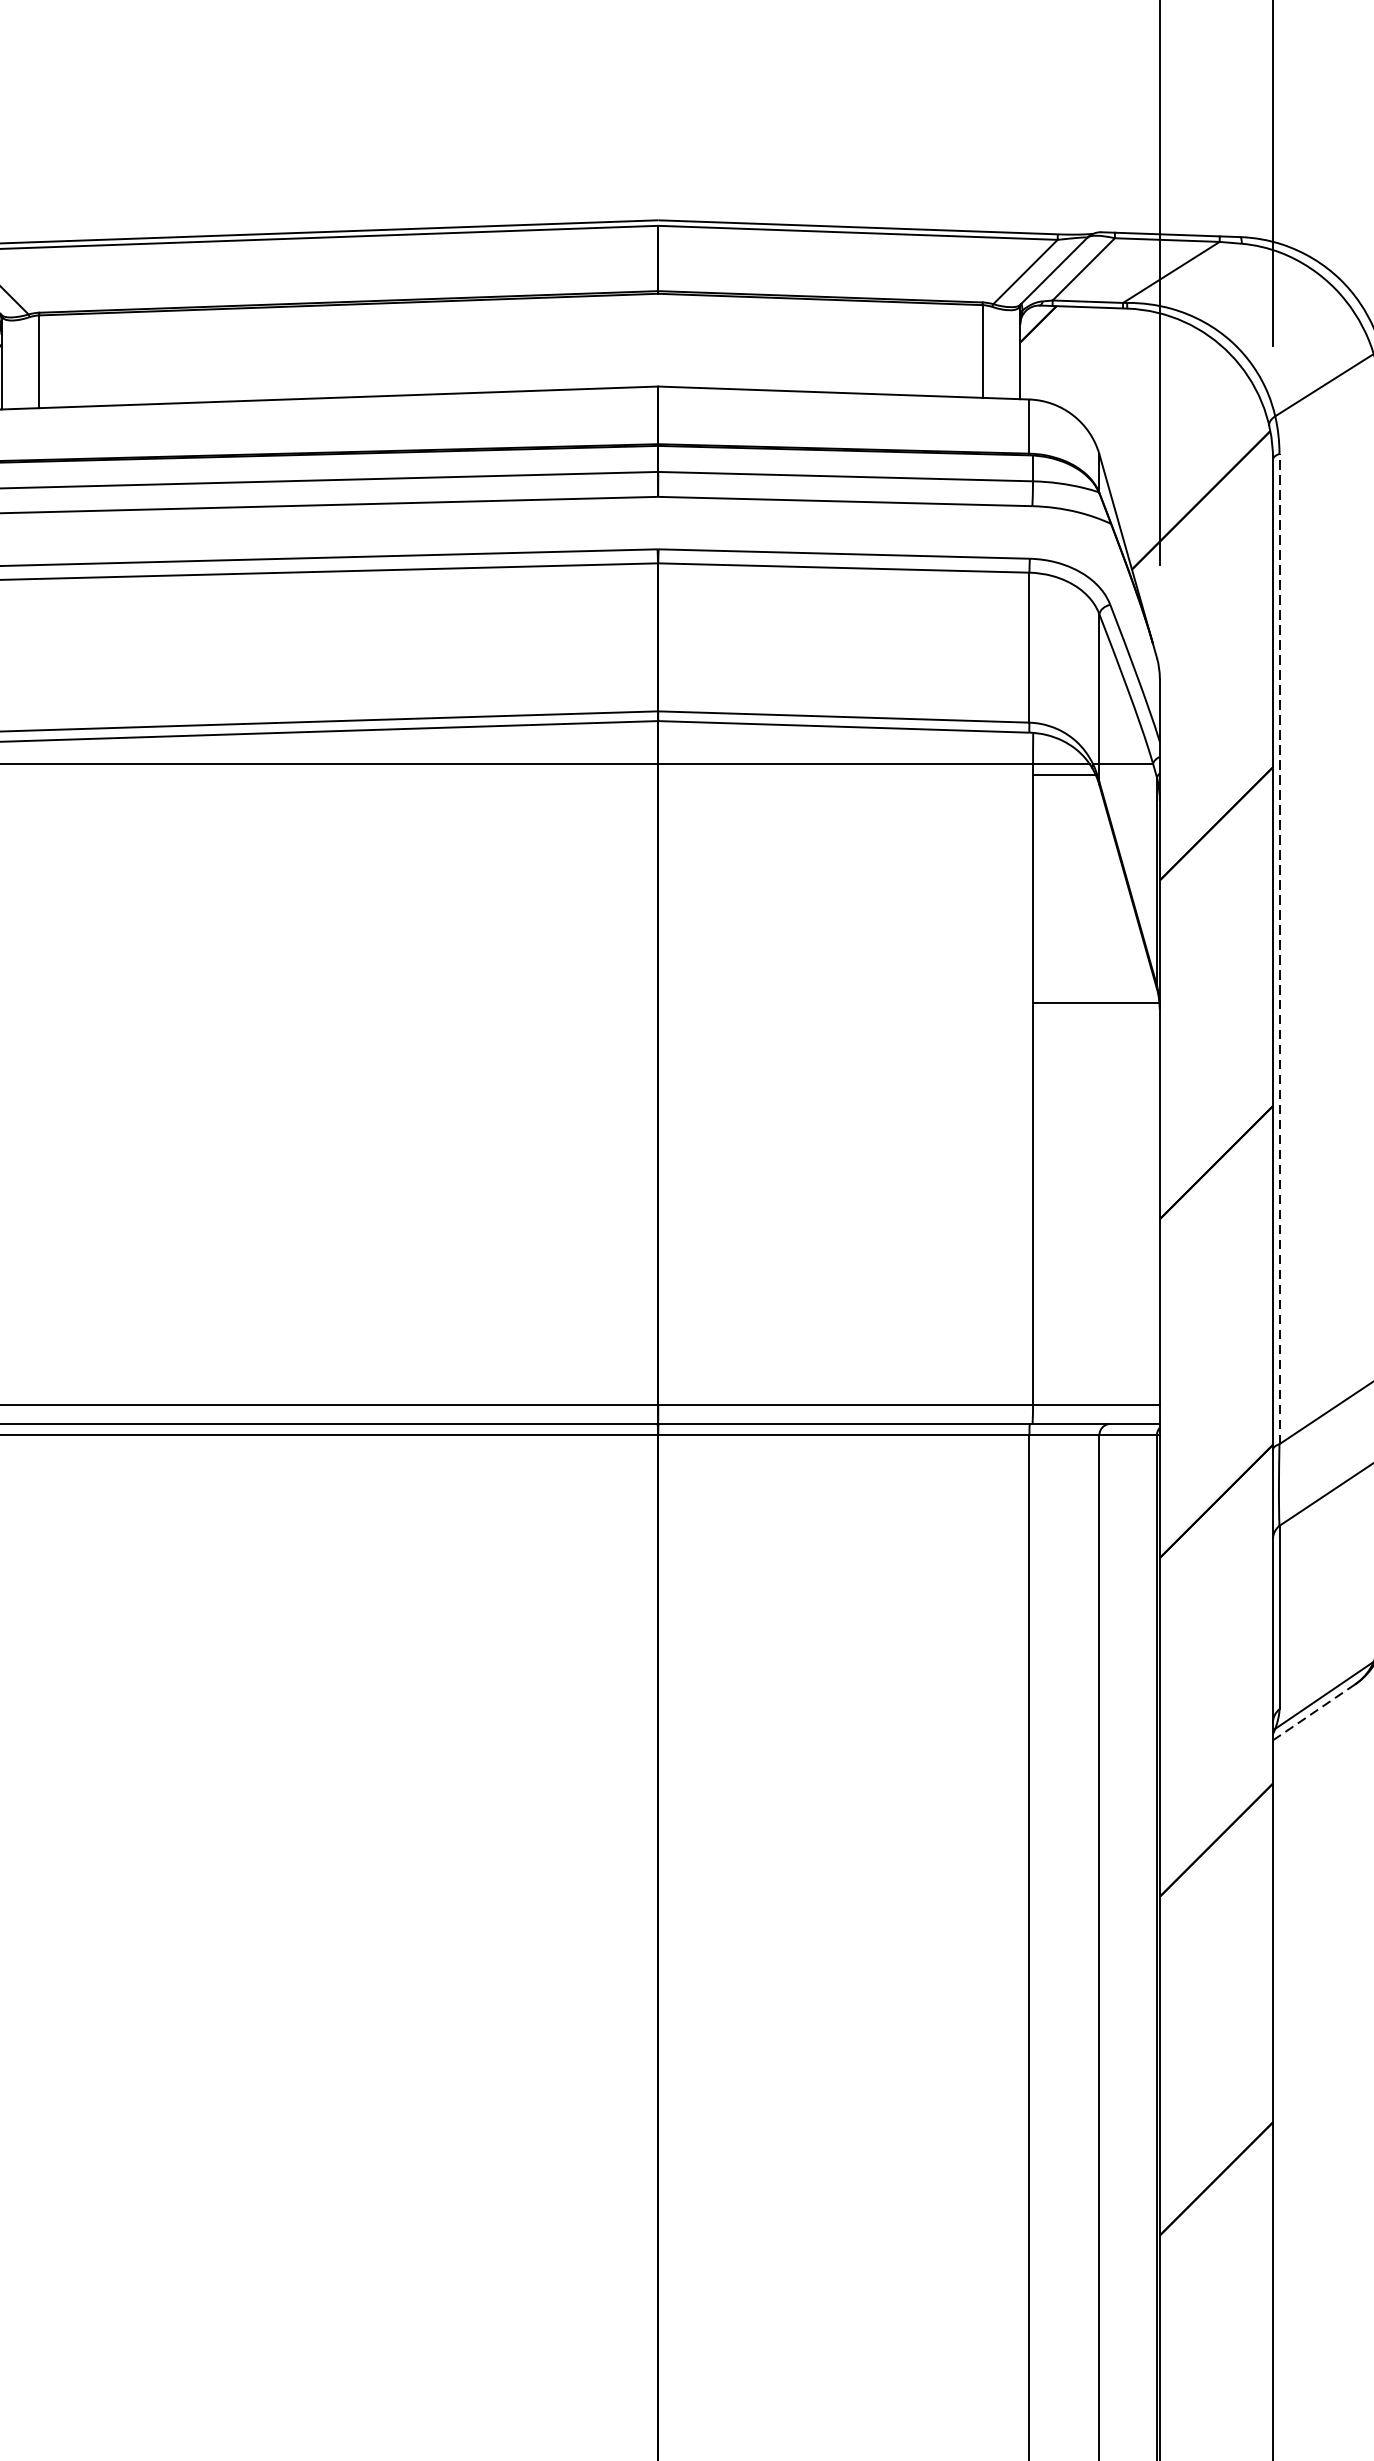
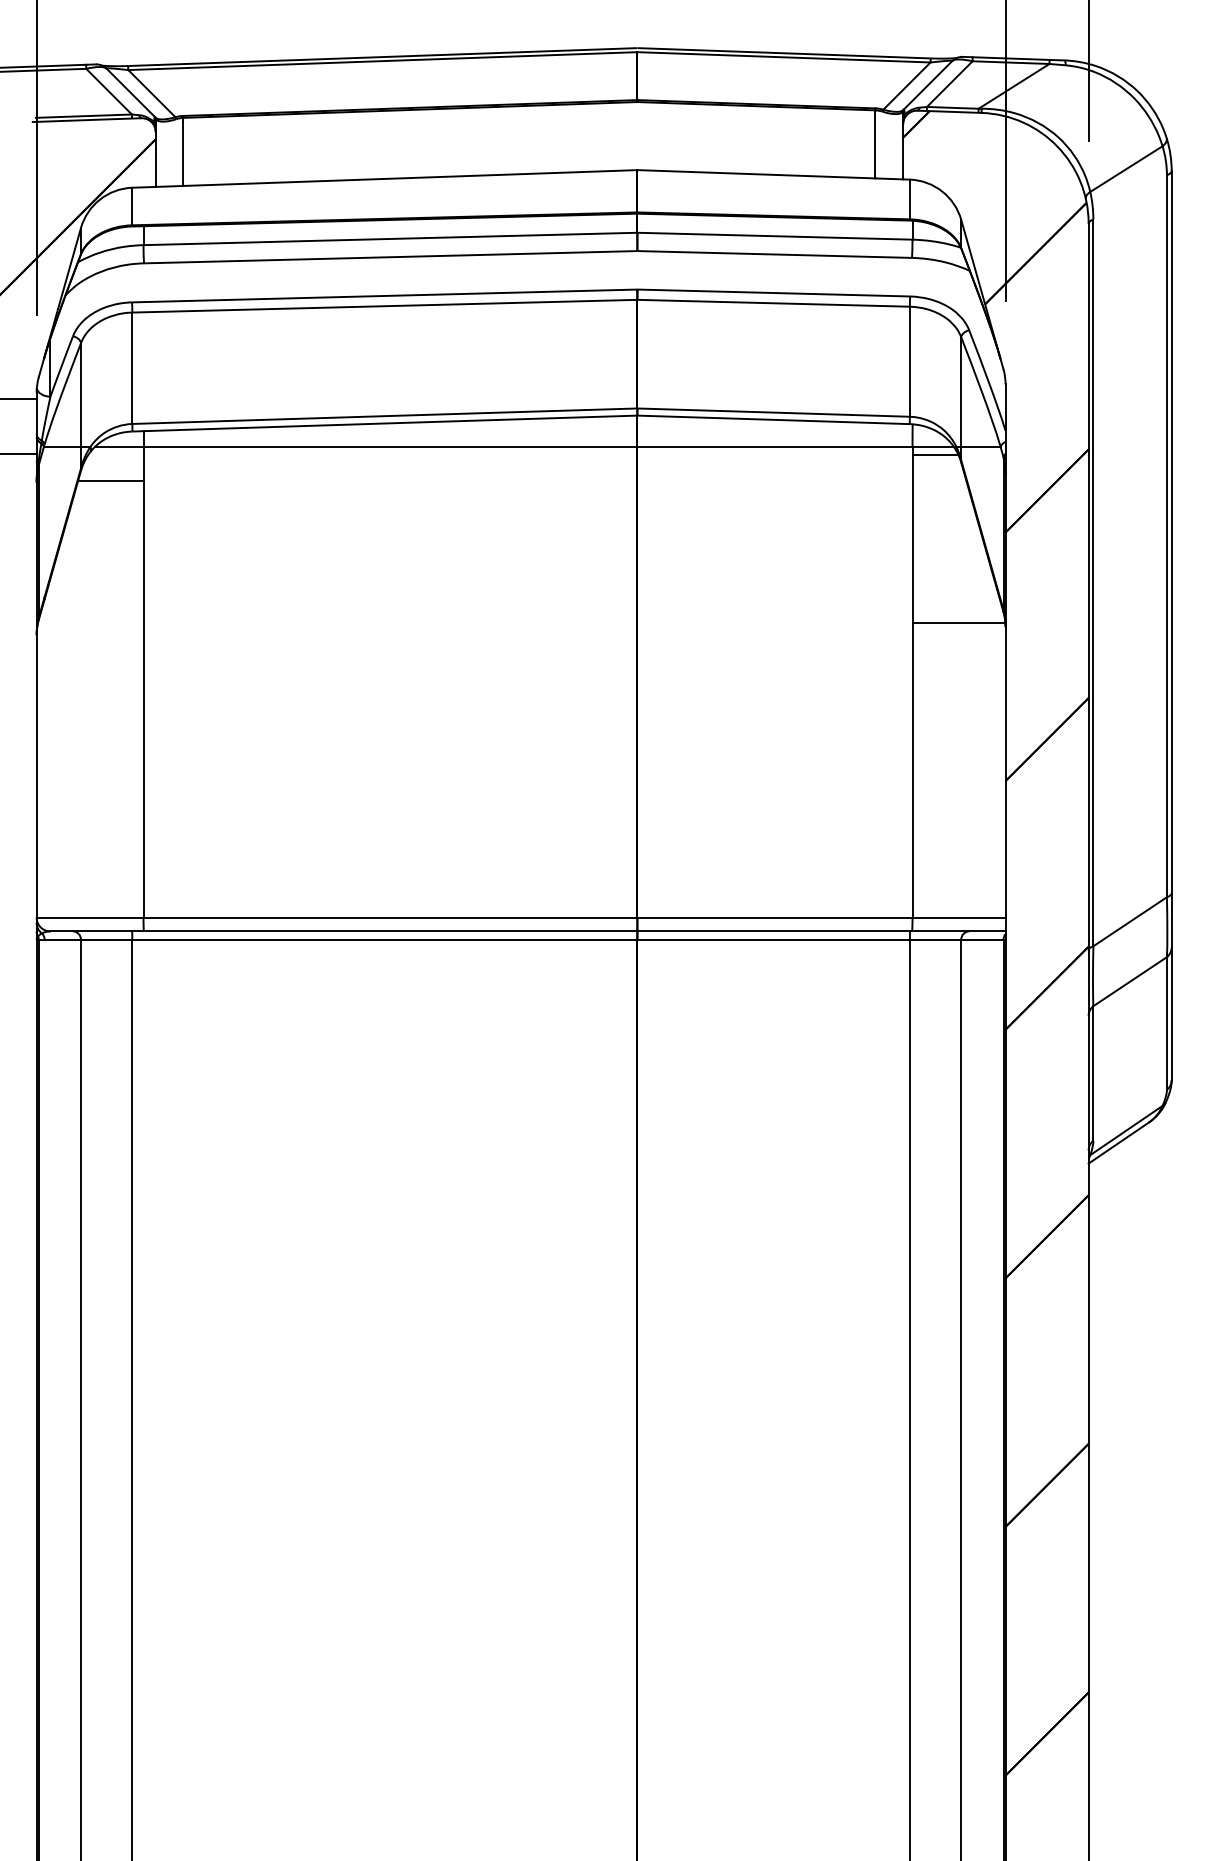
line: (1279, 948) -> (1093, 582), dashed -> solid
line: (1315, 1711) -> (1119, 1142), dashed -> solid

